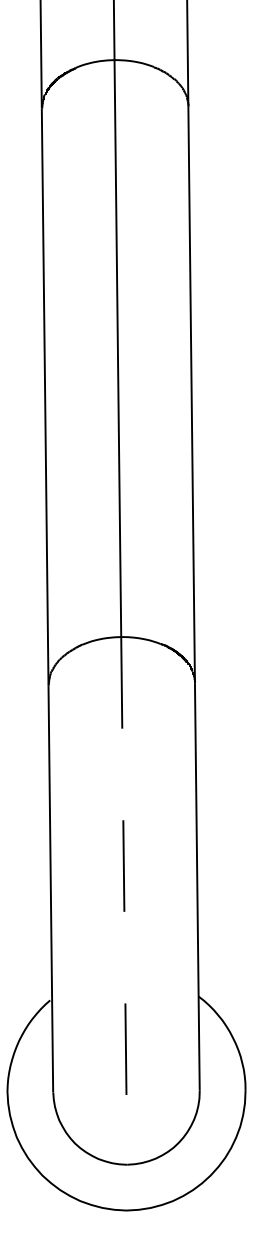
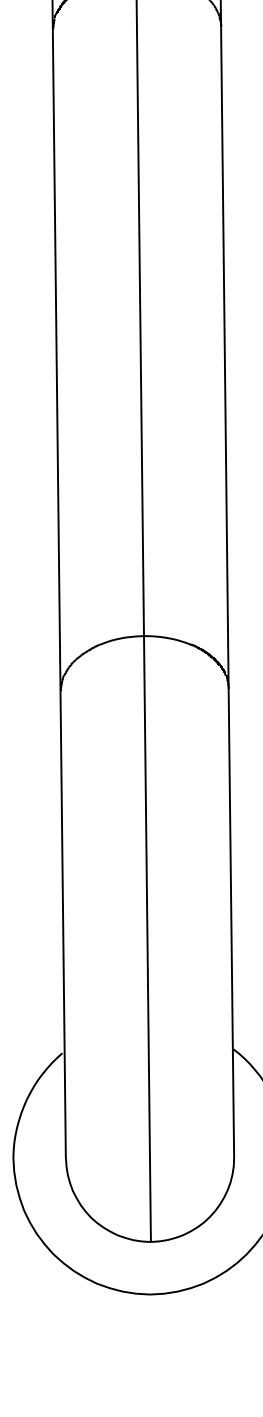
line: (124, 900) -> (147, 938), dashed -> solid

